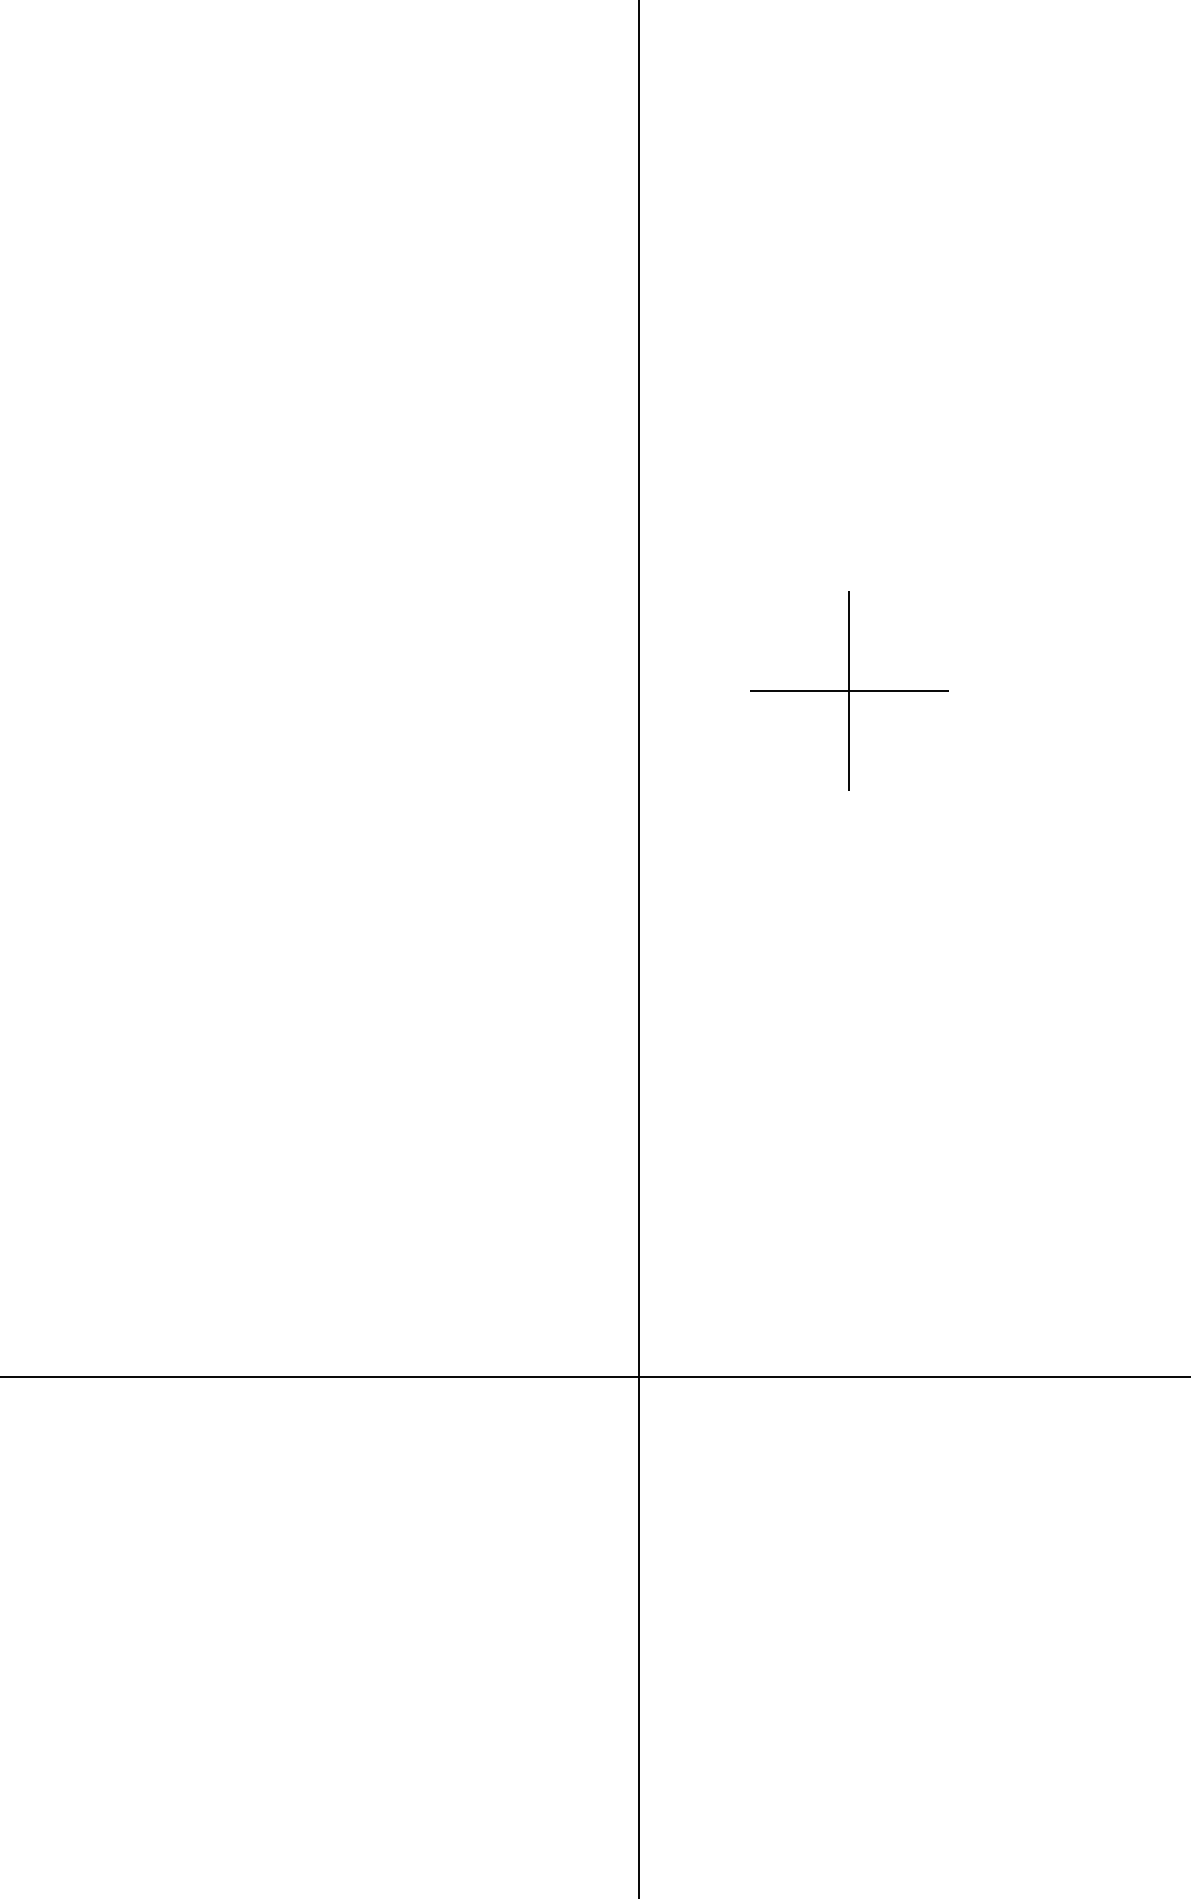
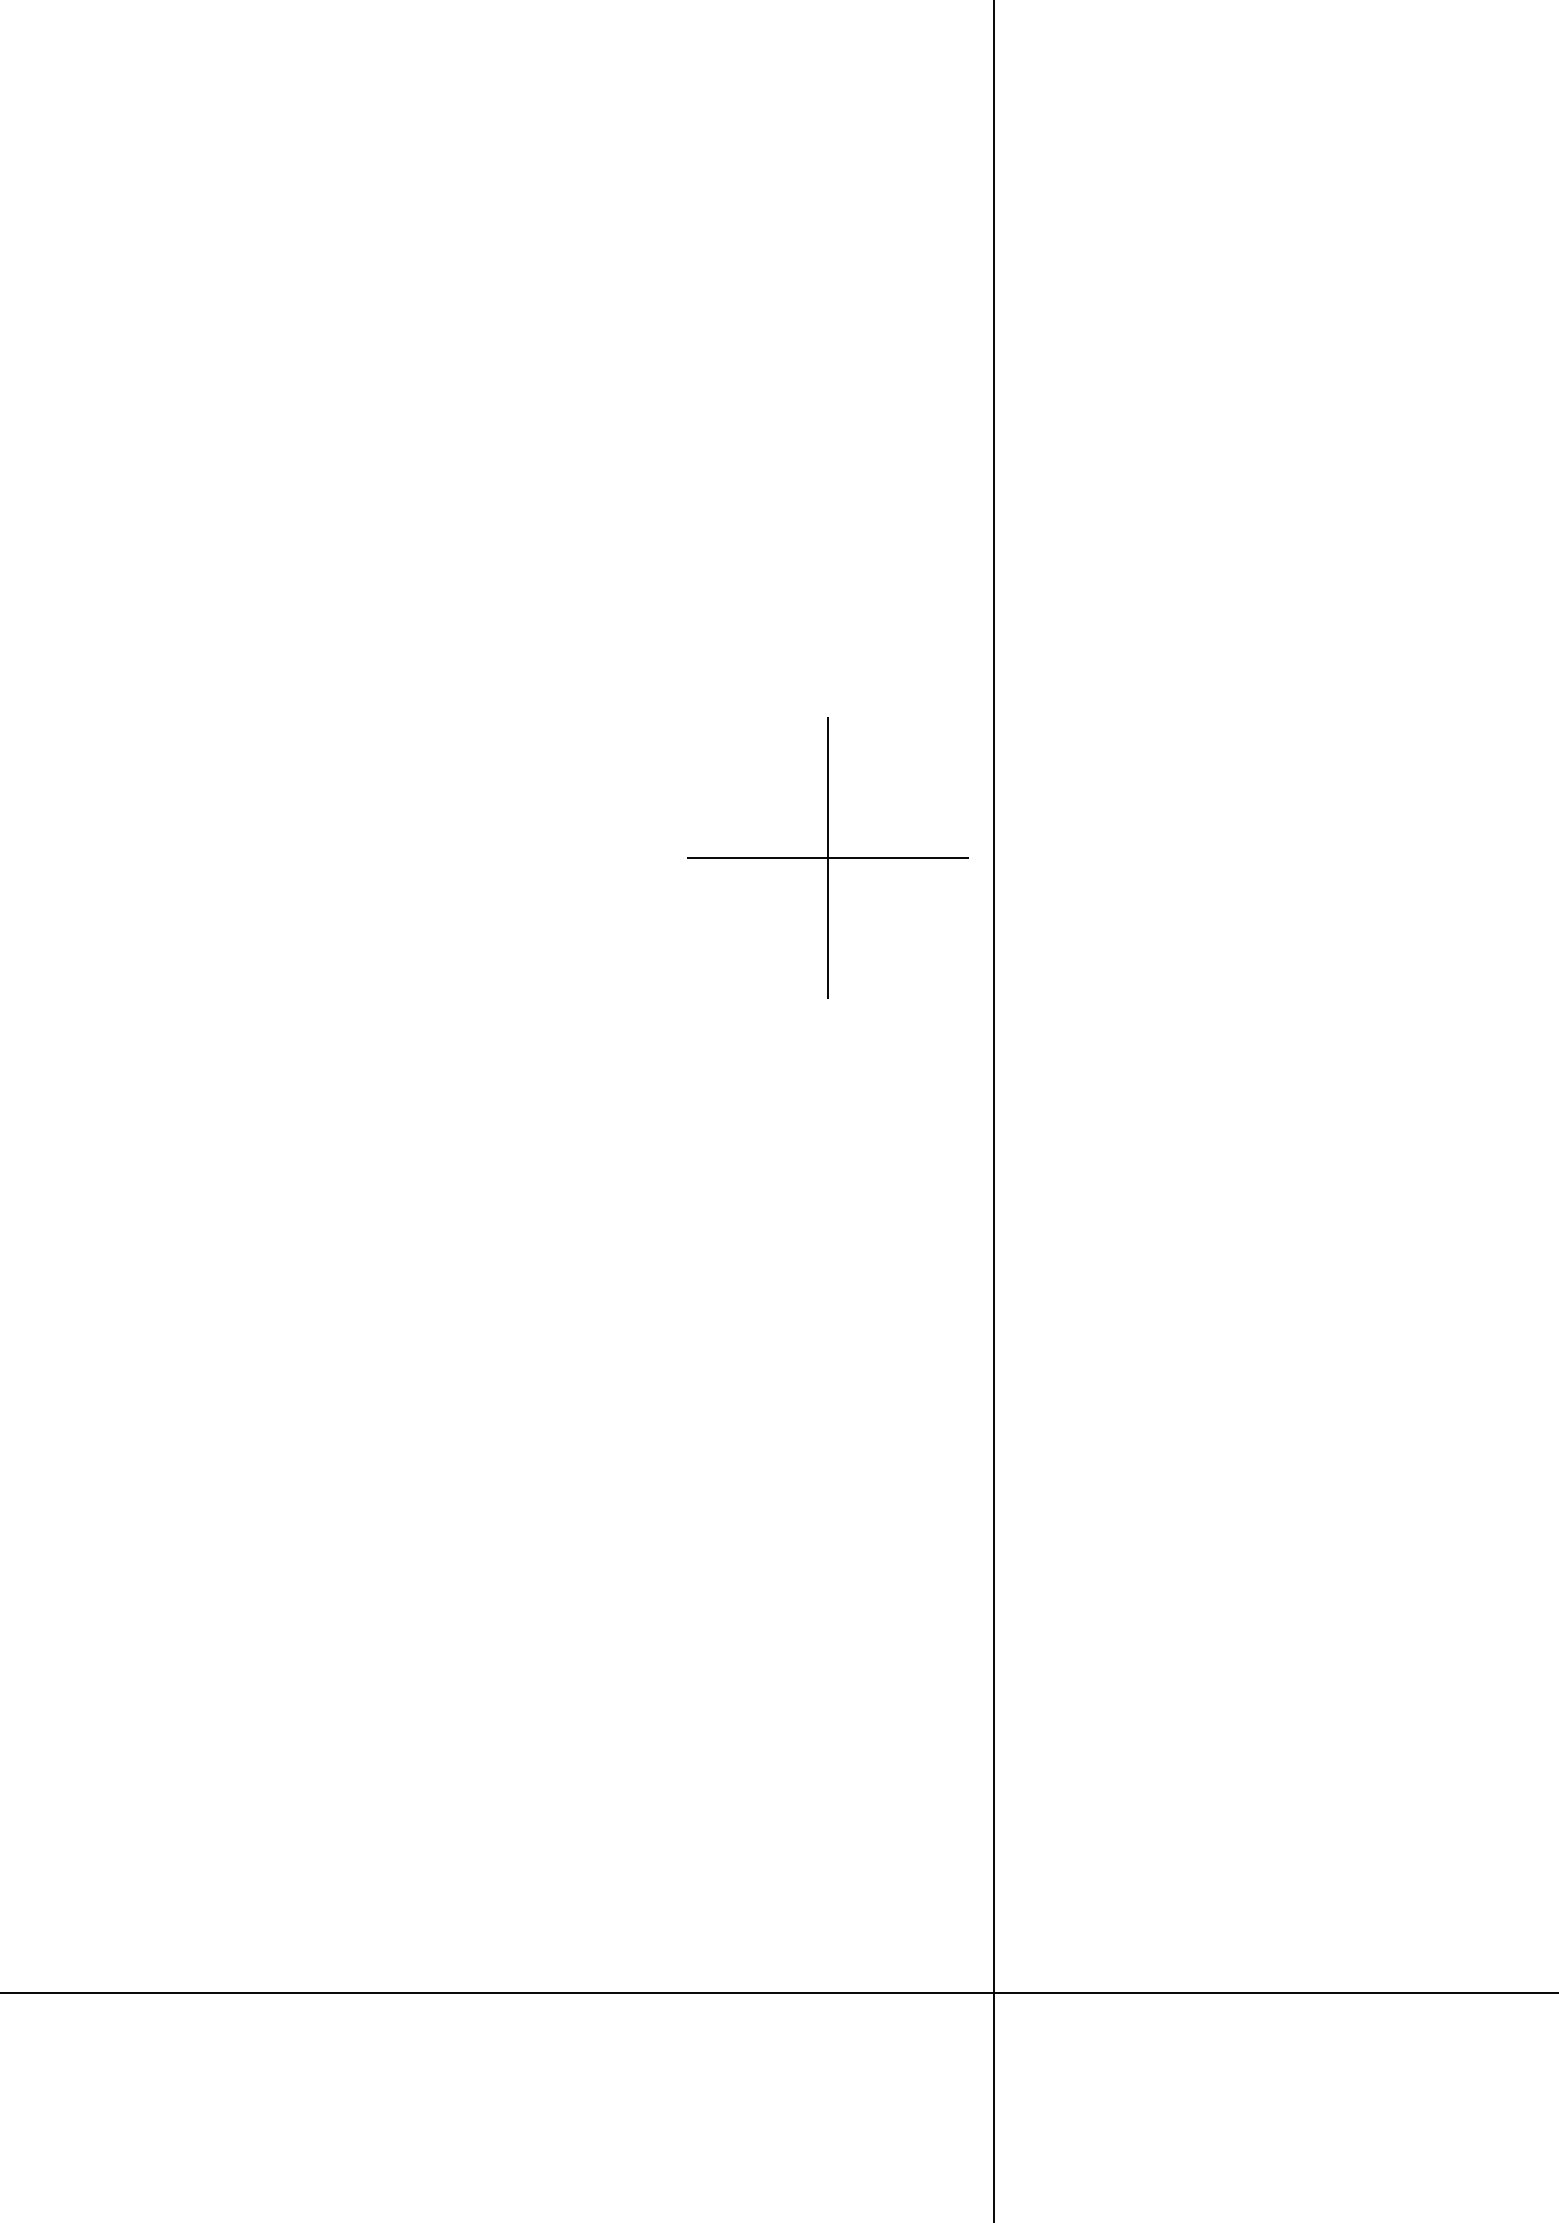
part: (849, 690) -> (828, 857), moved

